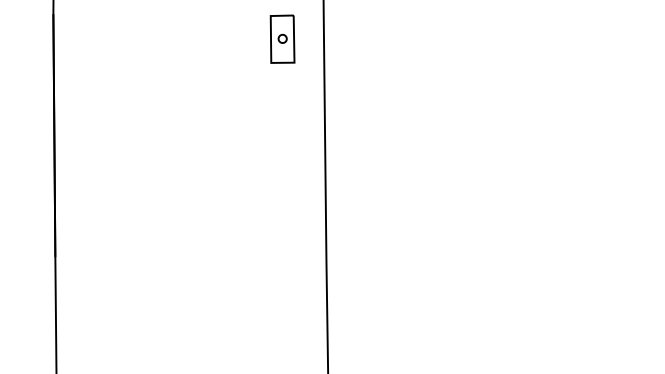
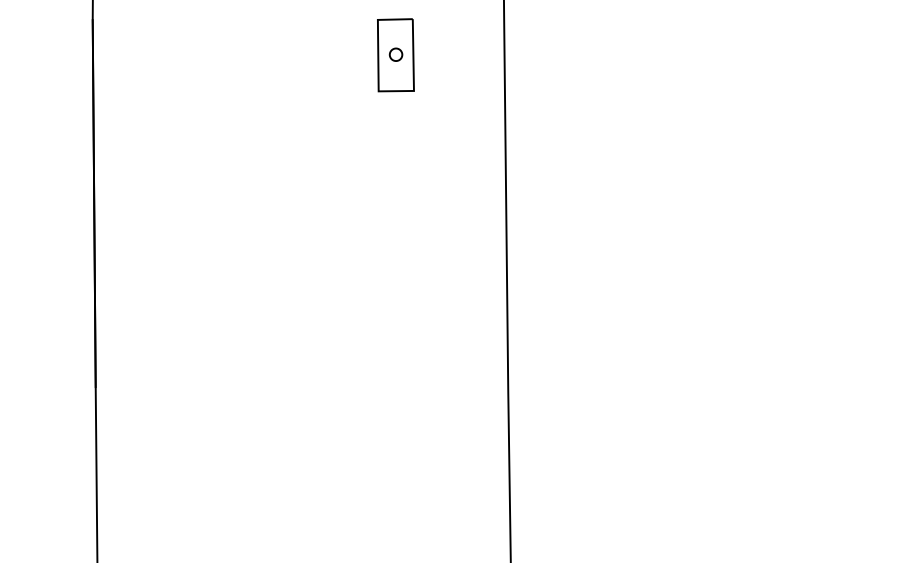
part: (282, 38) -> (395, 54), moved

